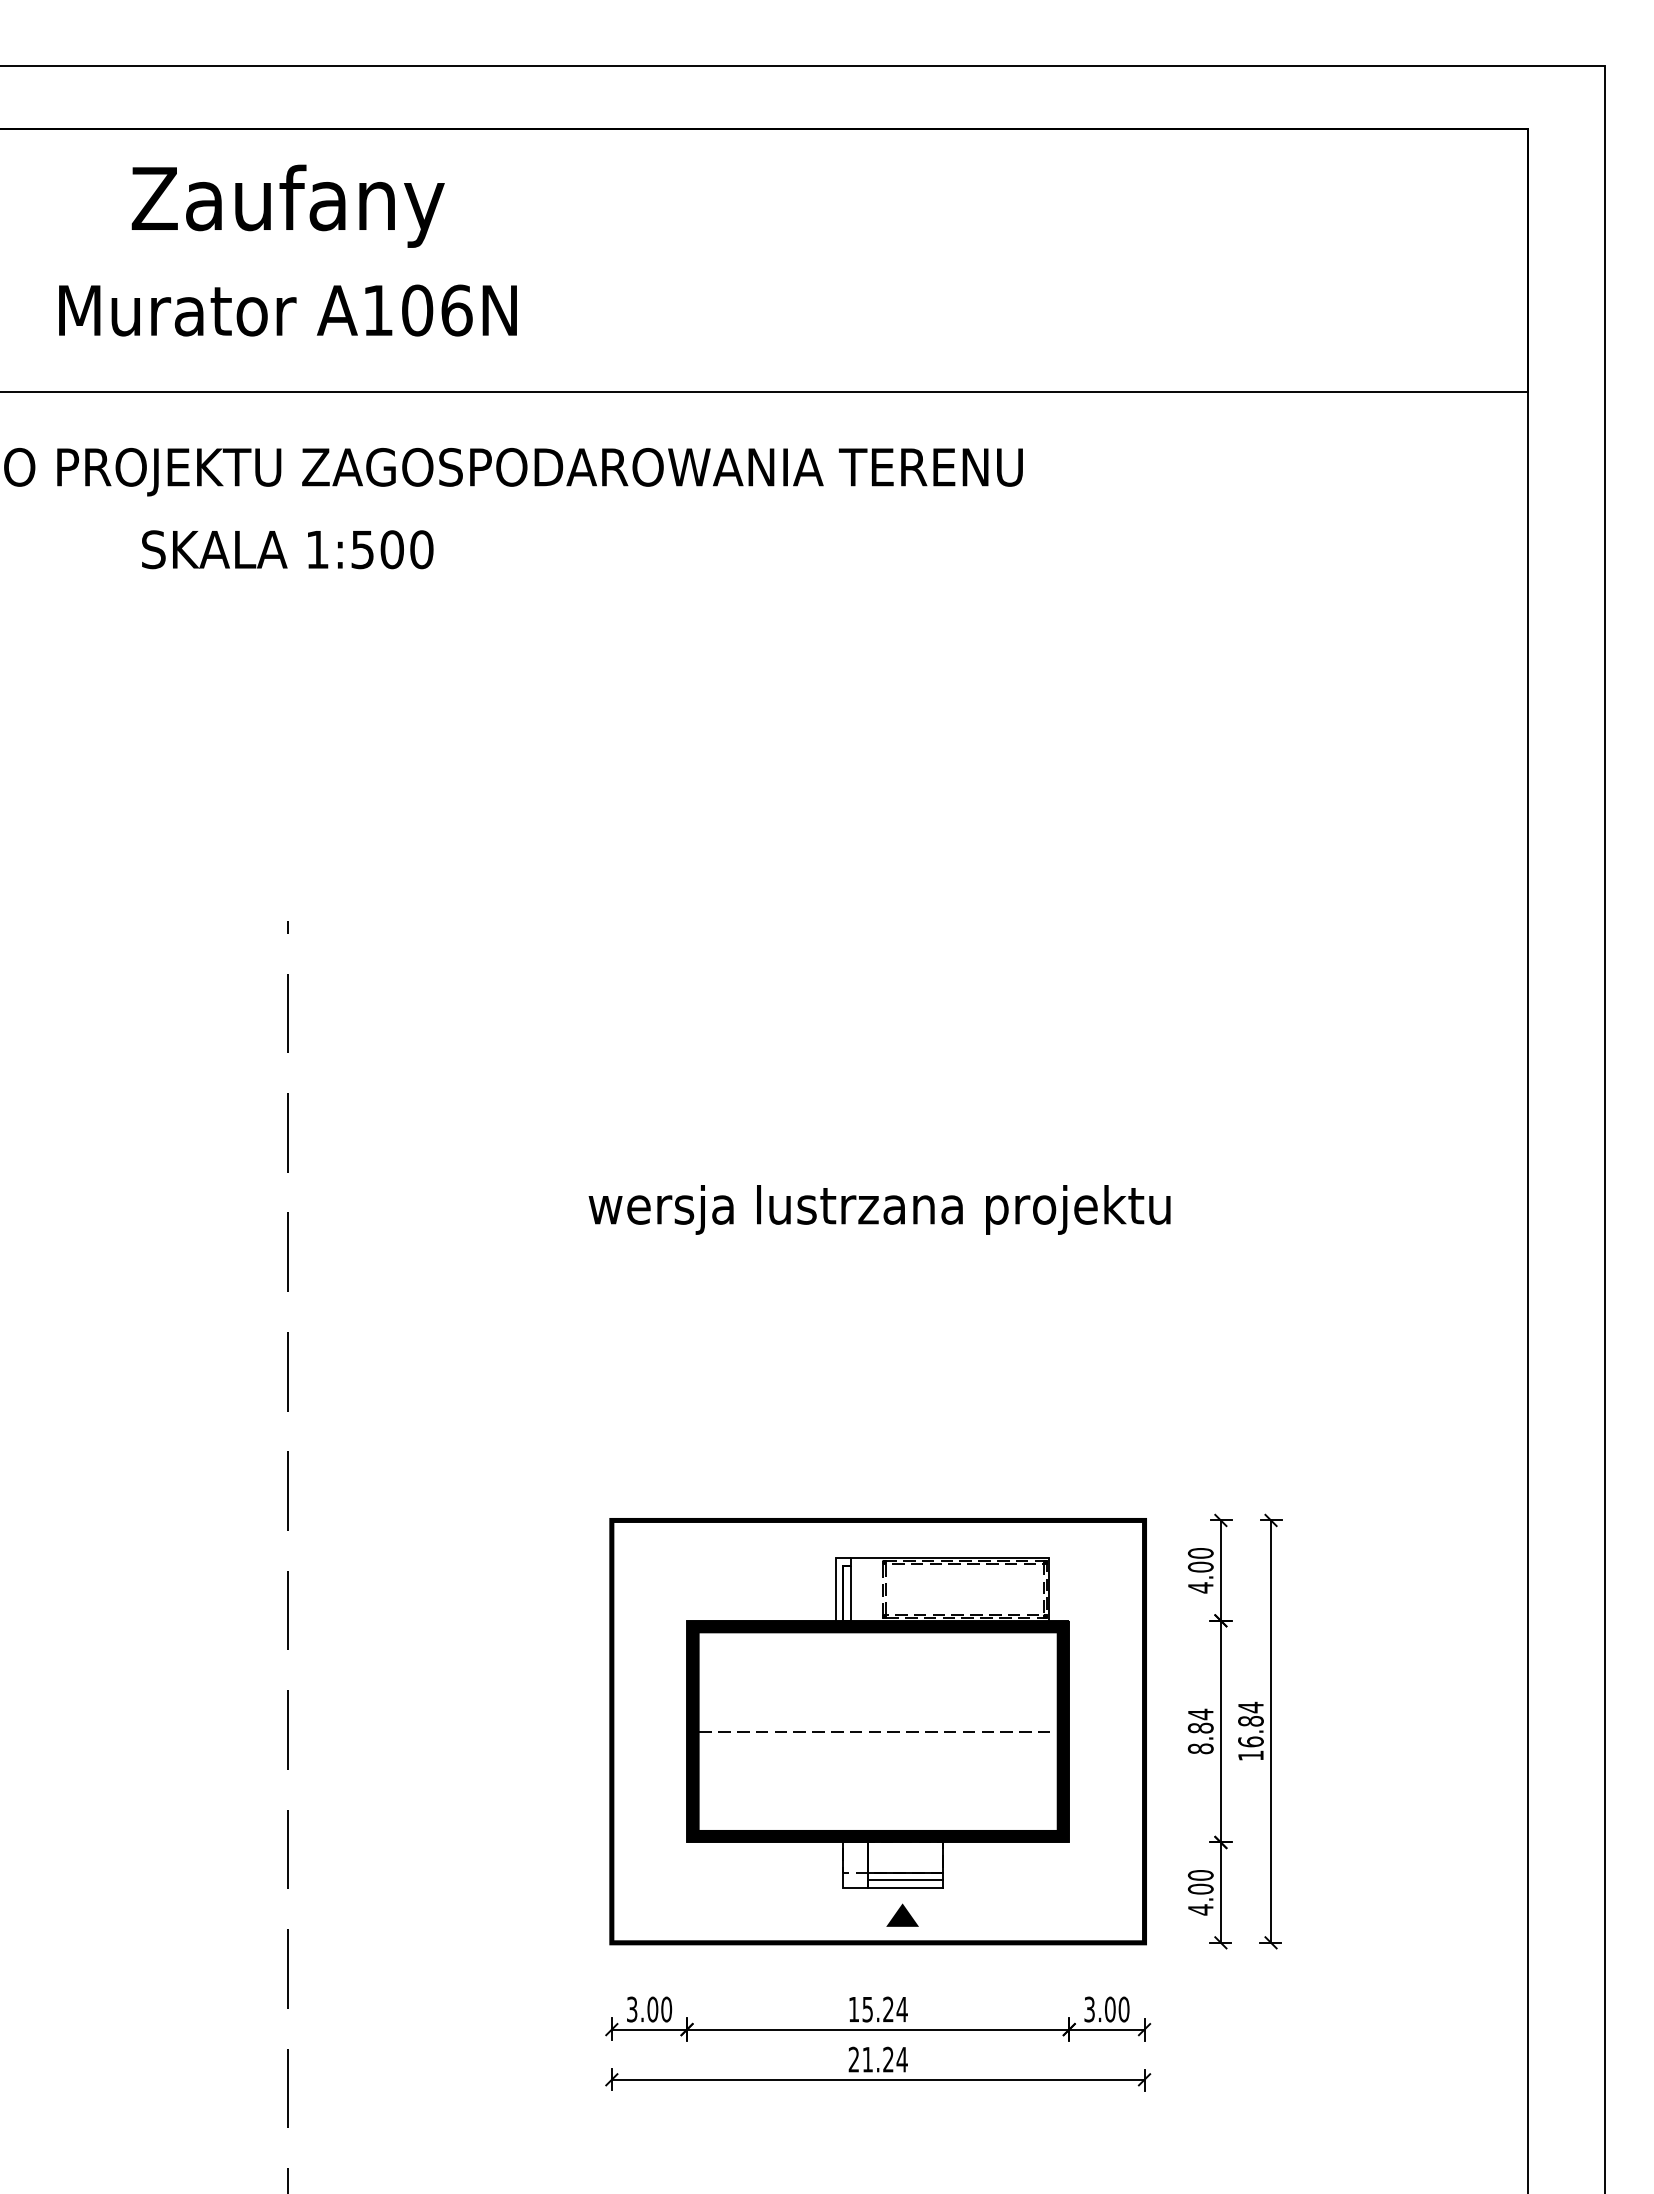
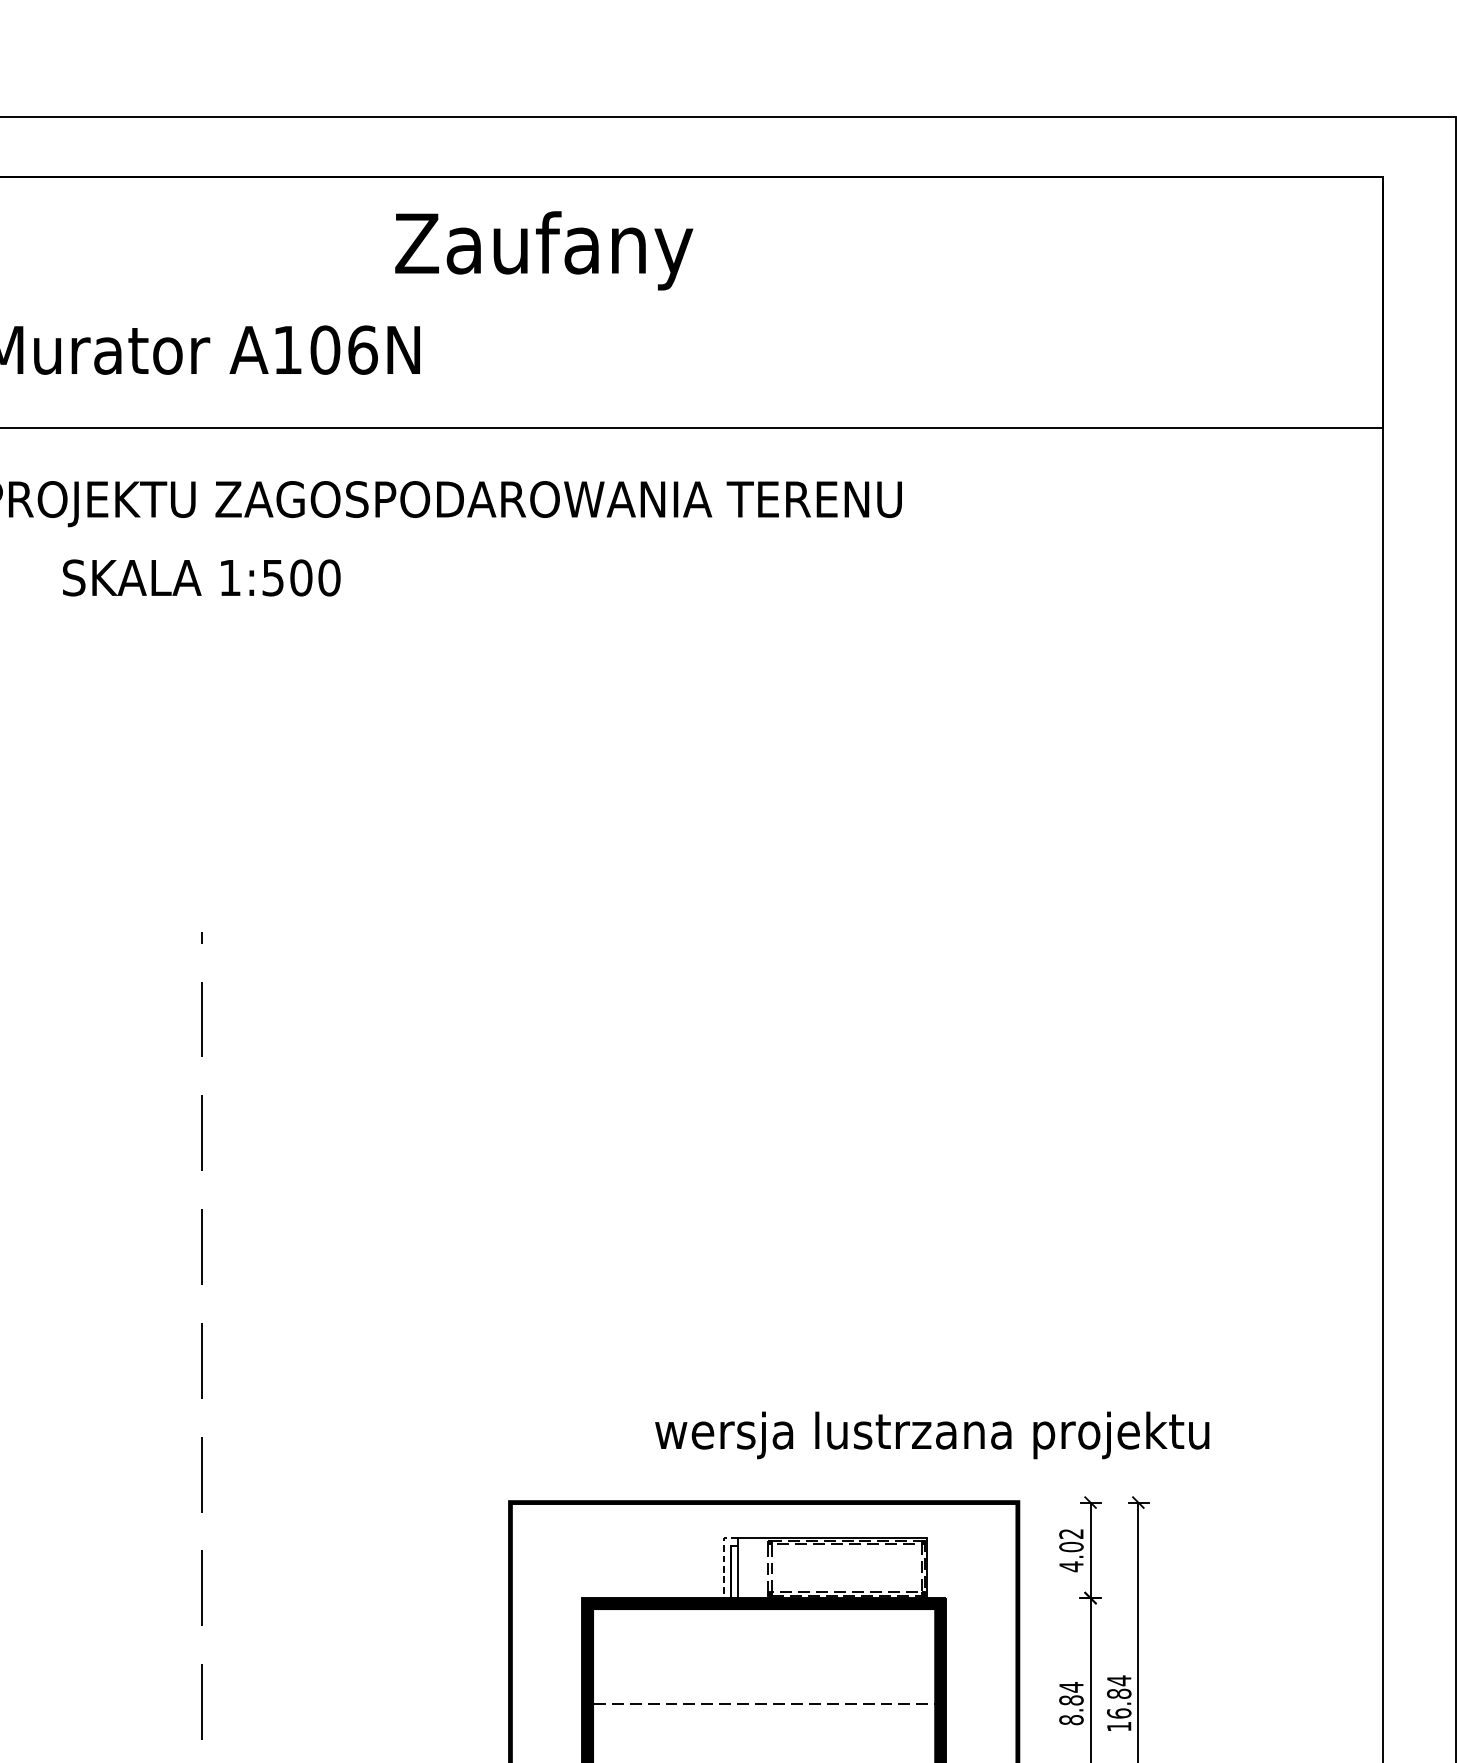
text: (287, 205) -> (543, 250), moved
text: (879, 1209) -> (932, 1434), moved
text: (1200, 1553) -> (1071, 1534), 4.00 -> 4.02
line: (835, 1580) -> (723, 1559), solid -> dashed

